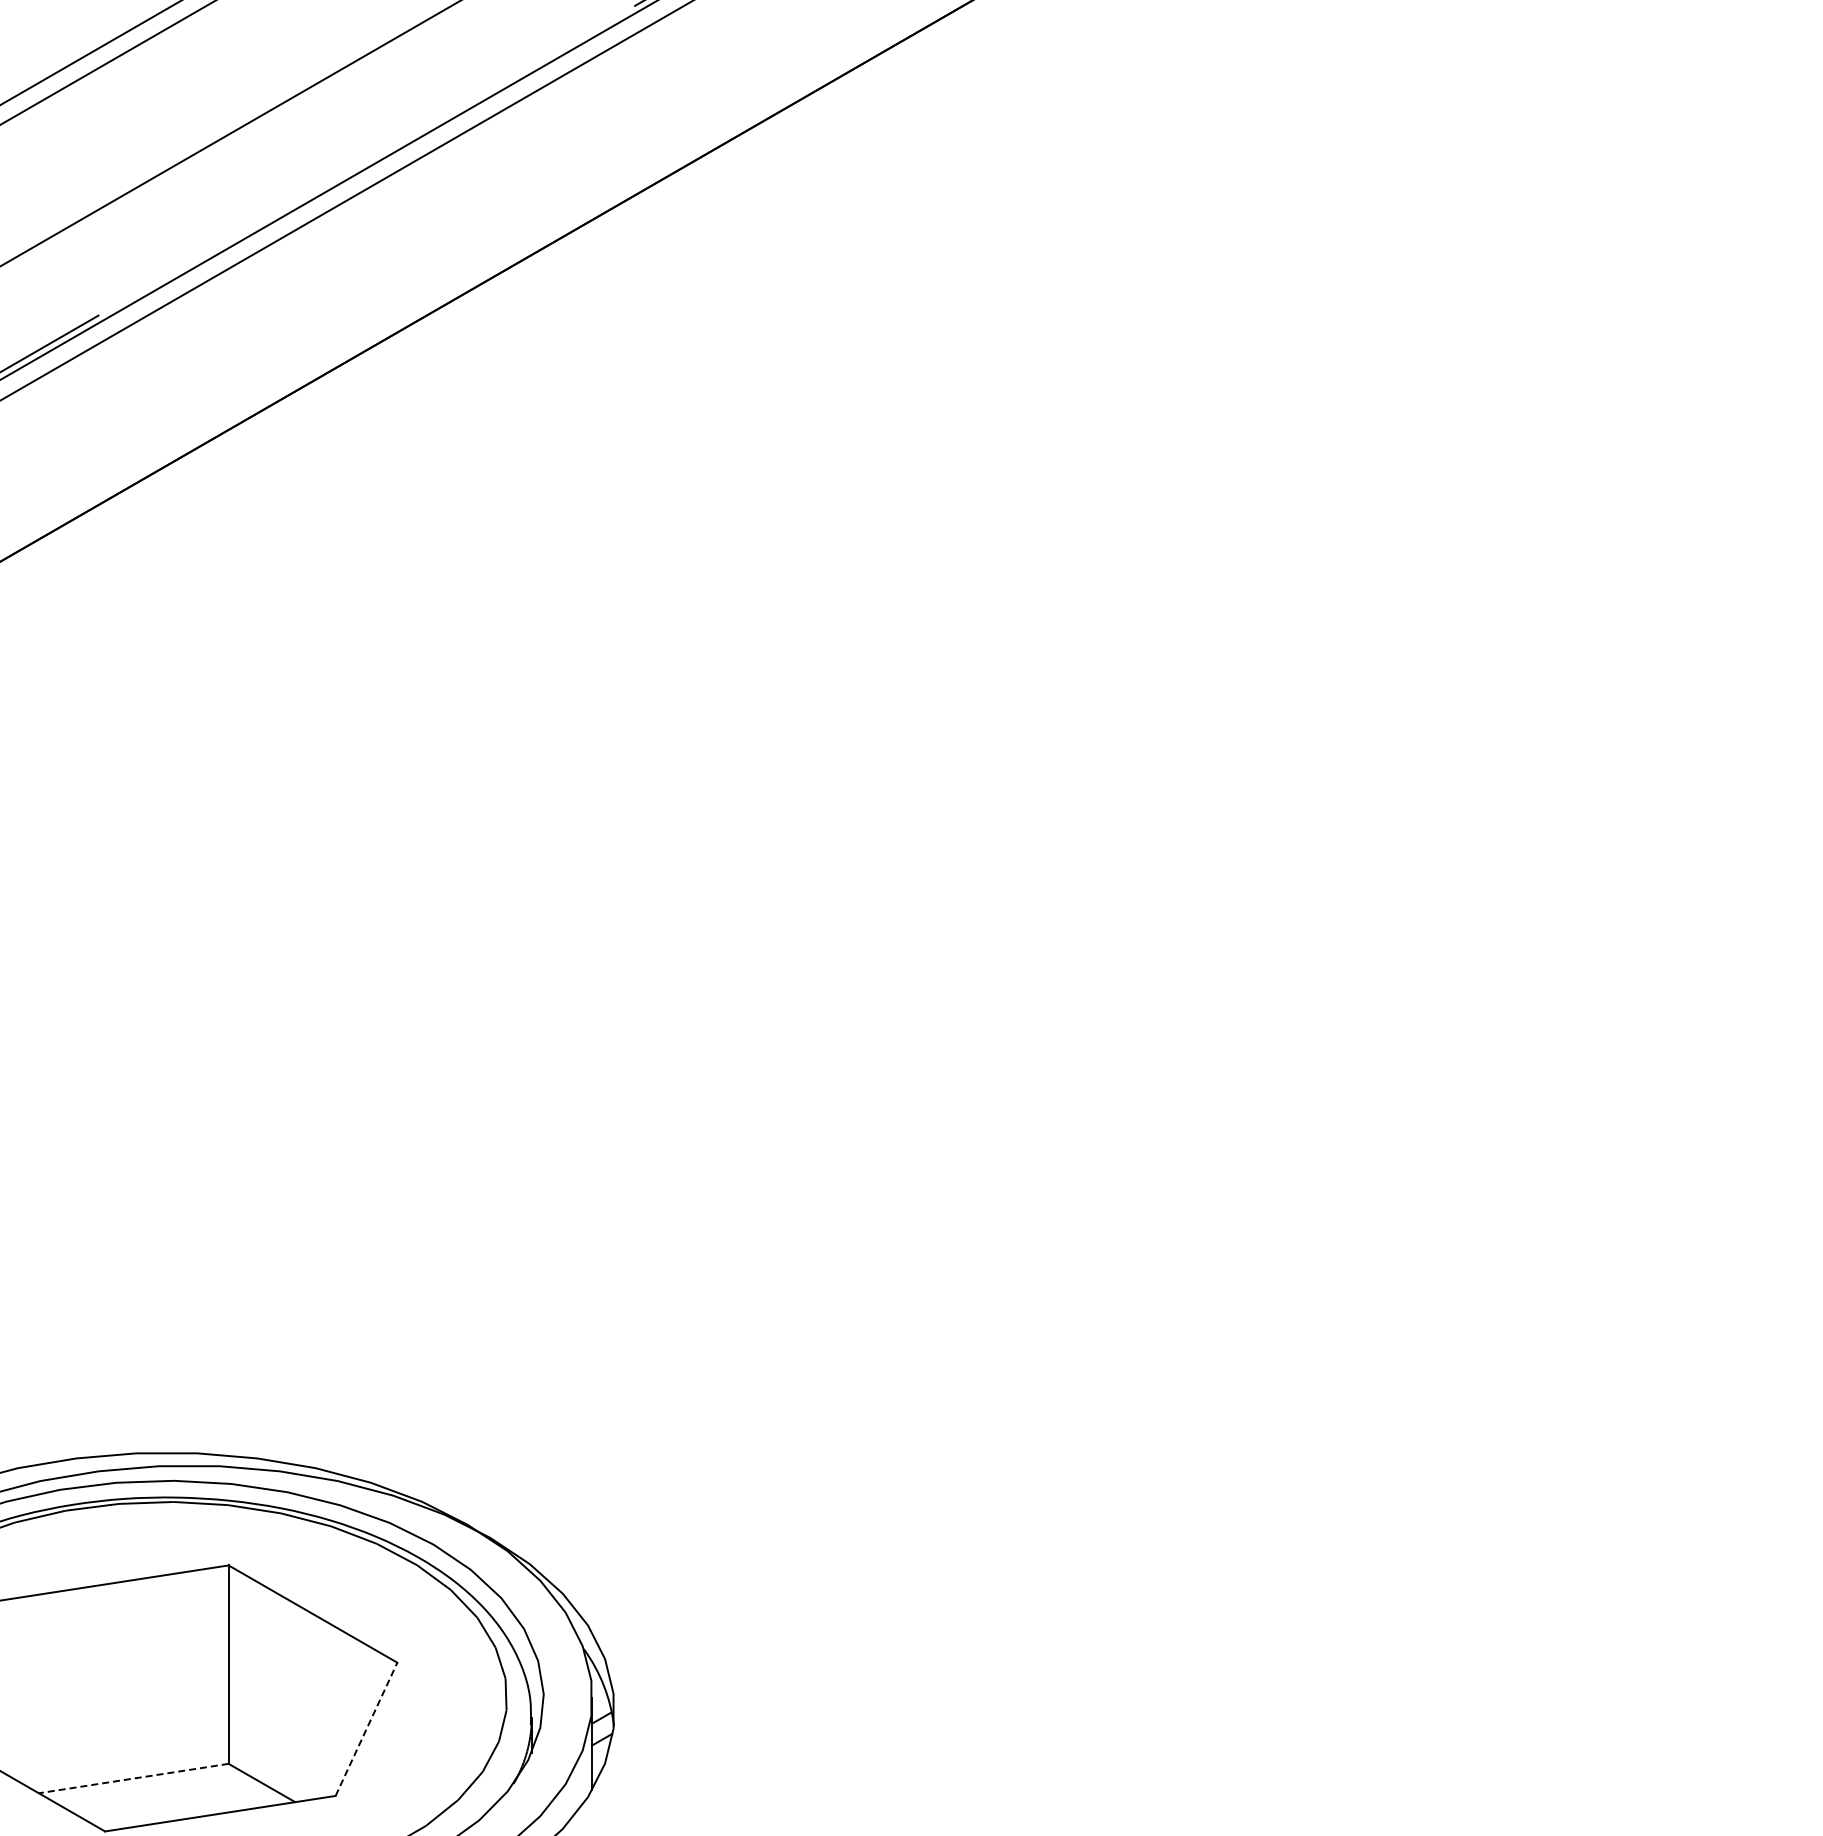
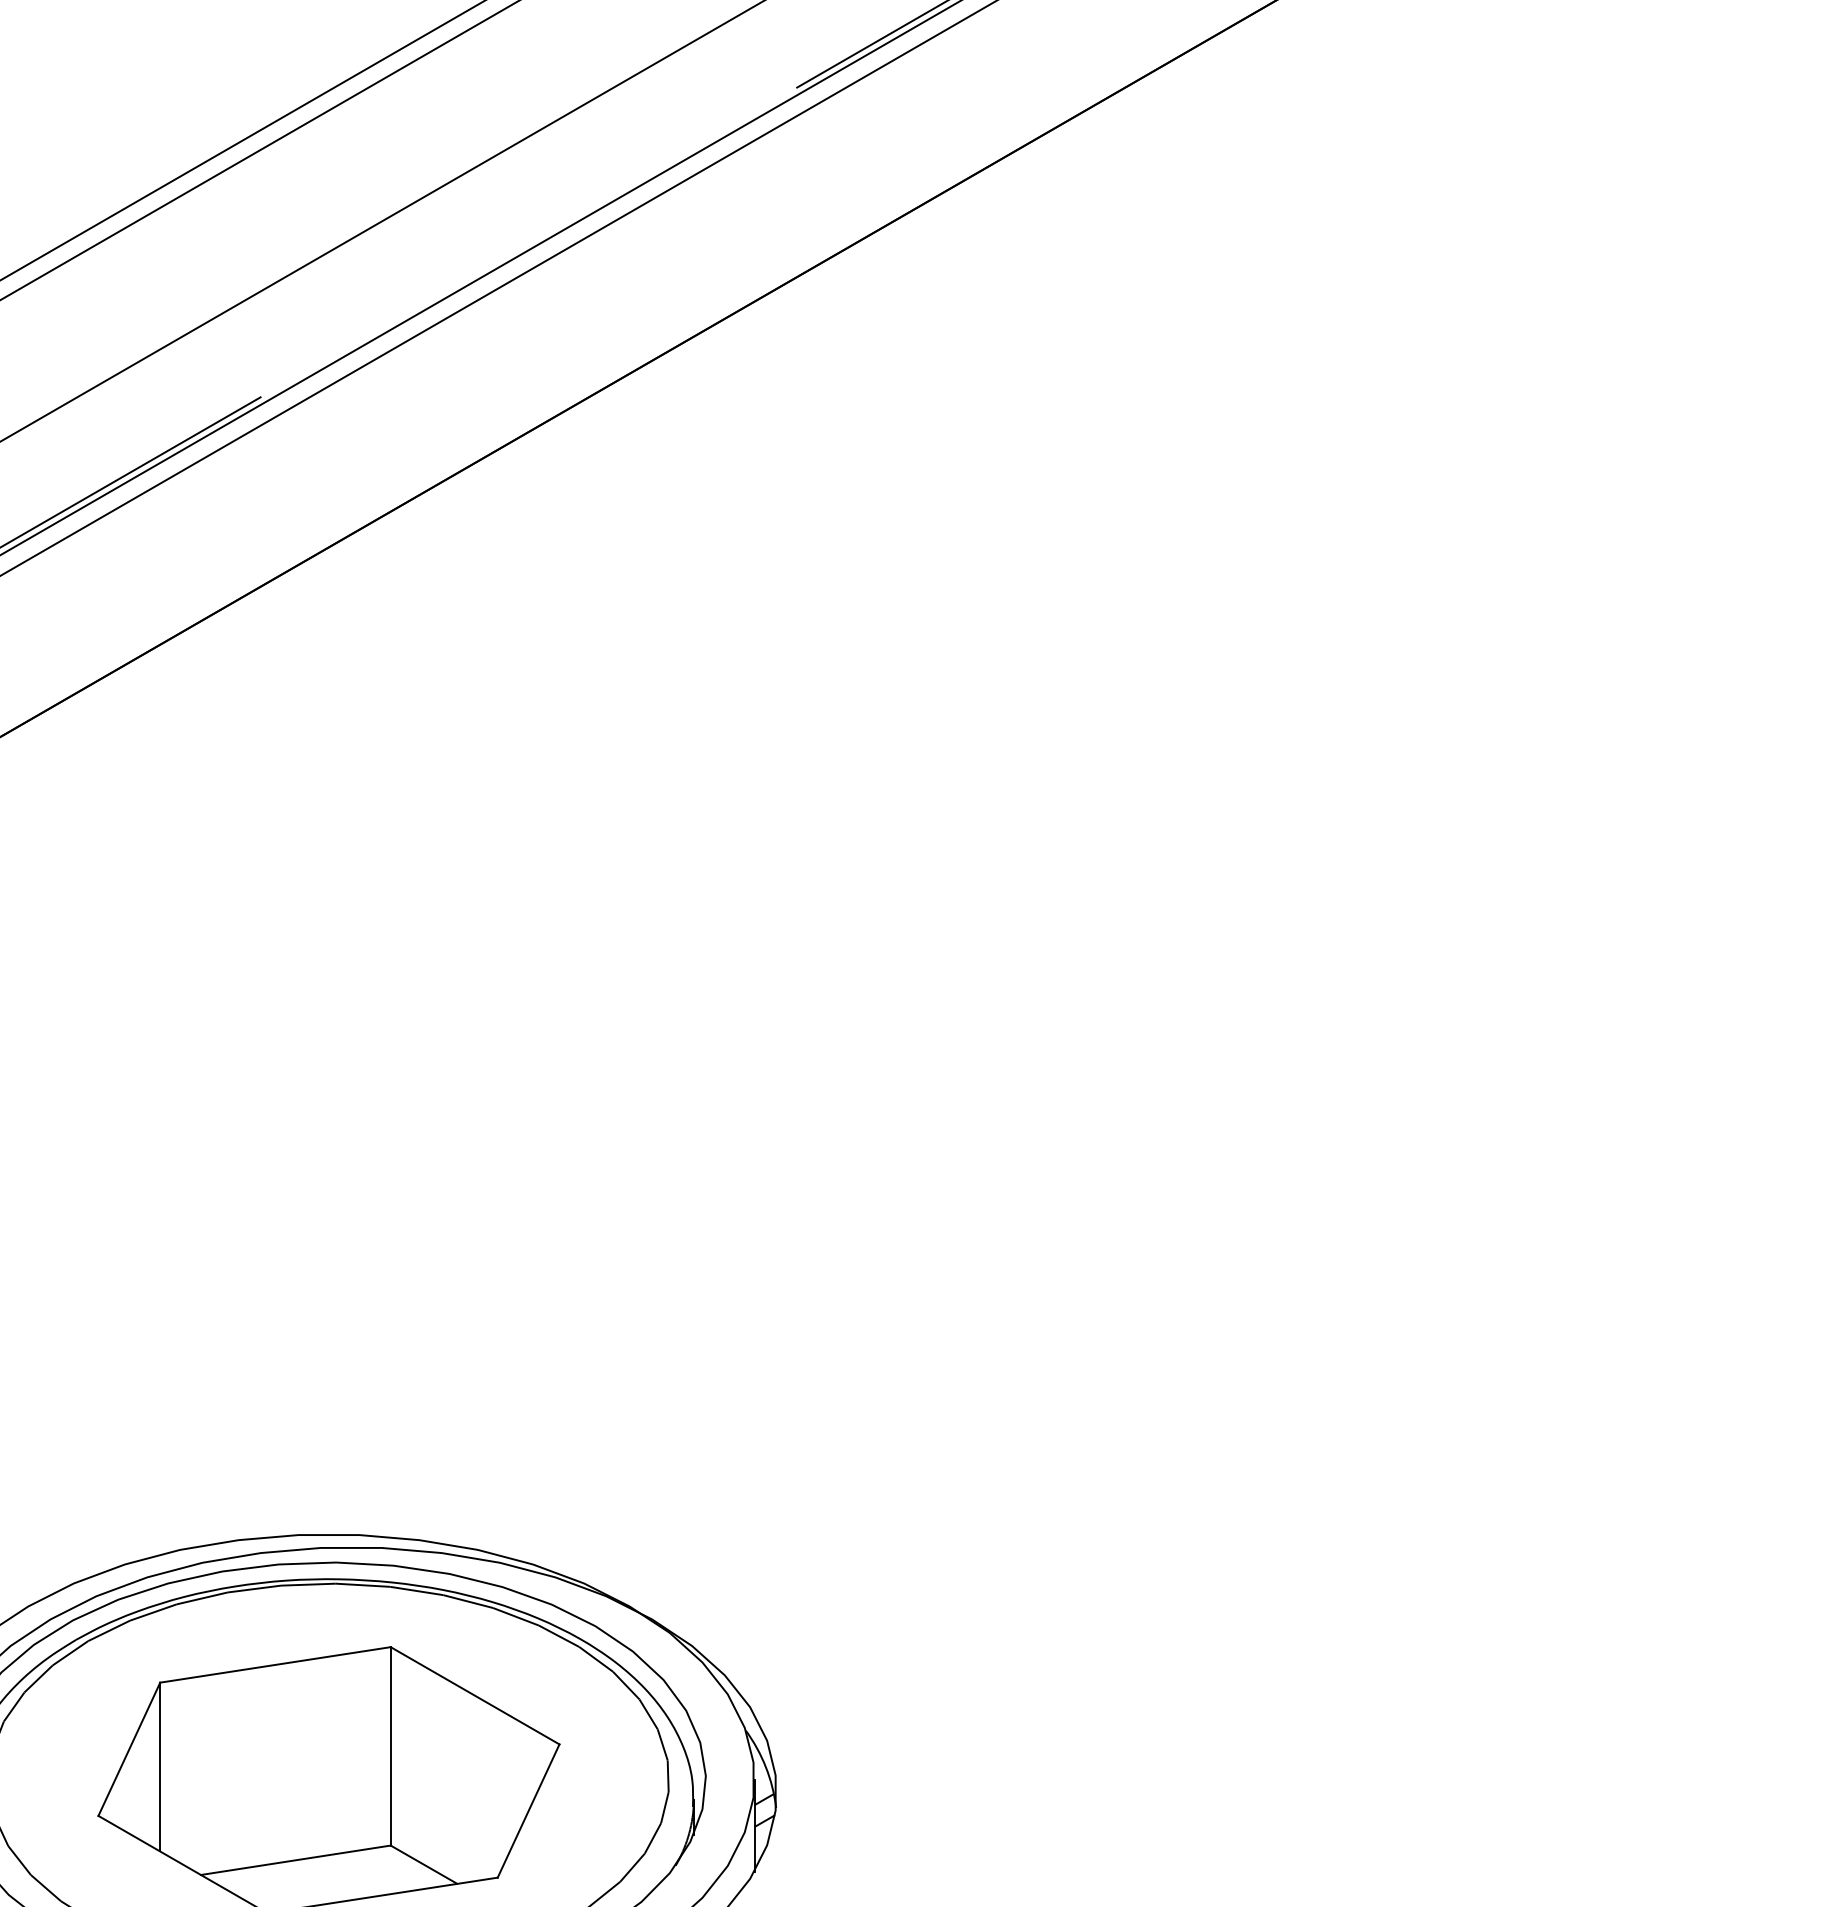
line: (366, 1728) -> (528, 1810), dashed -> solid
line: (133, 1778) -> (295, 1860), dashed -> solid

